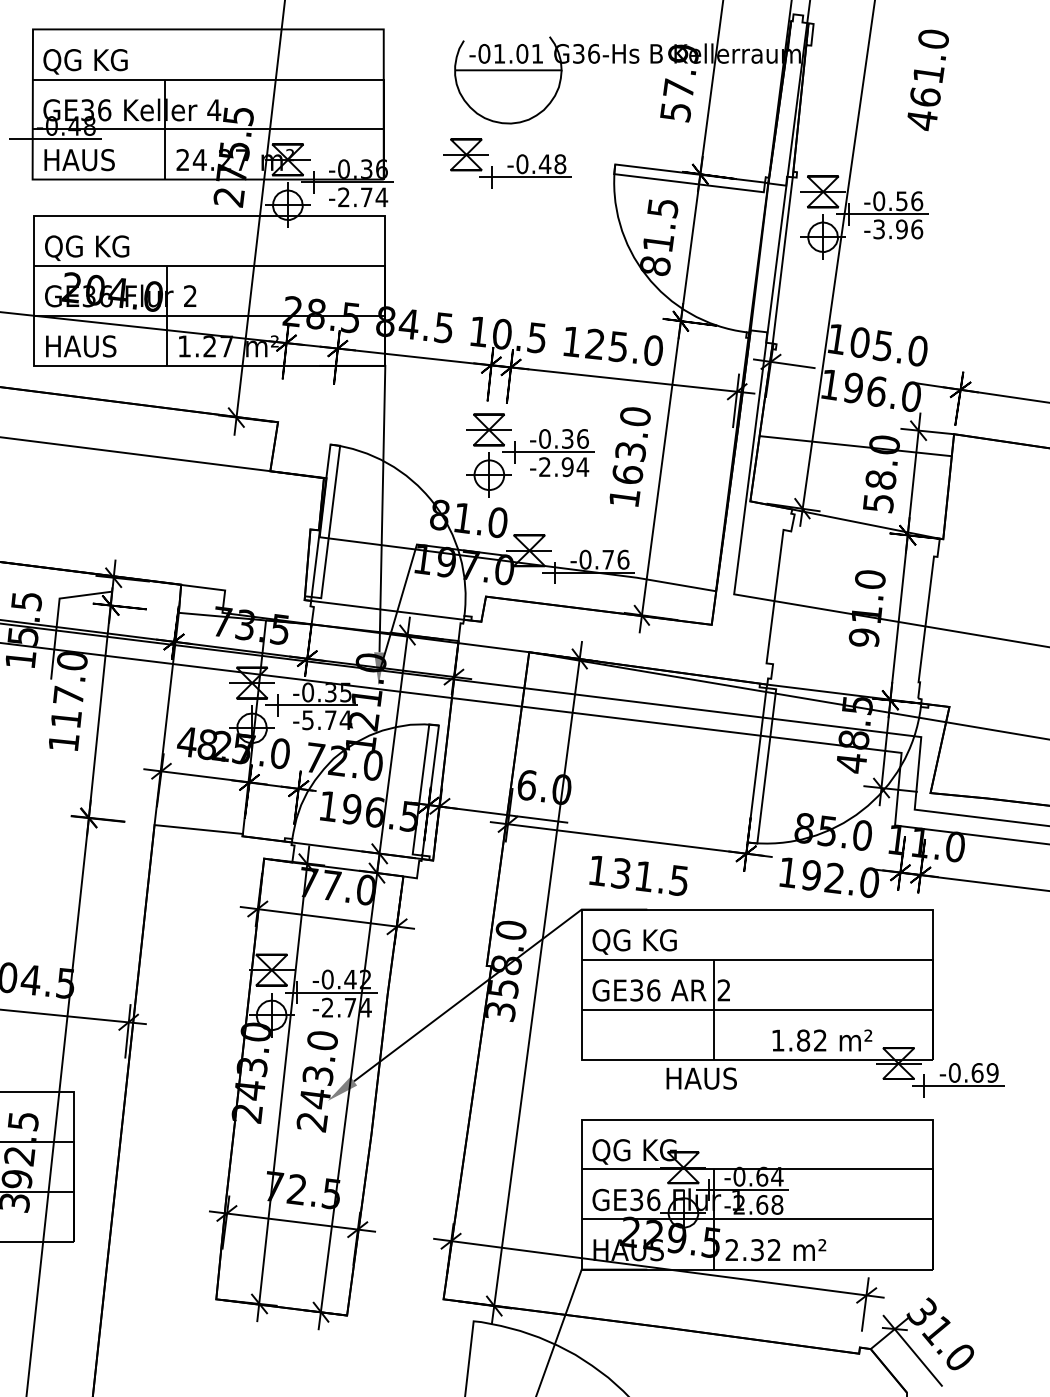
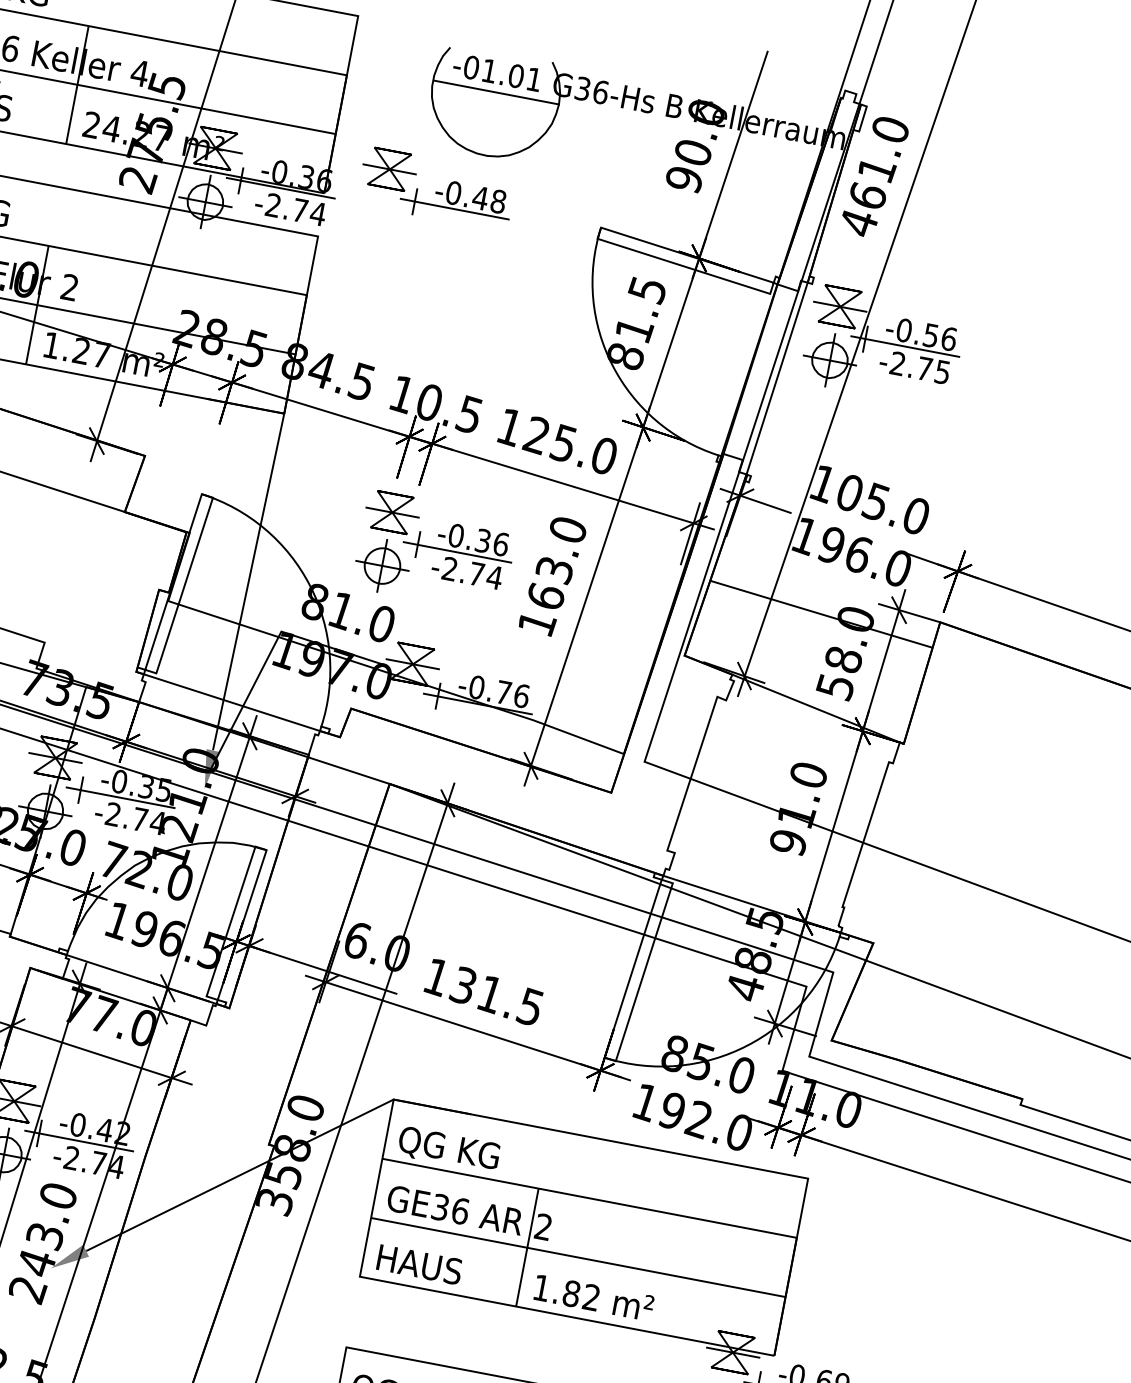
text: (927, 80) -> (874, 176), moved
text: (679, 83) -> (695, 146), 57.9 -> 90.0
part: (507, 163) -> (436, 188), moved
text: (898, 229) -> (920, 368), -3.96 -> -2.75
text: (567, 467) -> (476, 574), -2.94 -> -2.74
text: (307, 720) -> (112, 814), -5.74 -> -2.74
text: (638, 875) -> (483, 991), moved
text: (822, 1040) -> (594, 1297), moved
text: (701, 1078) -> (419, 1264), moved

